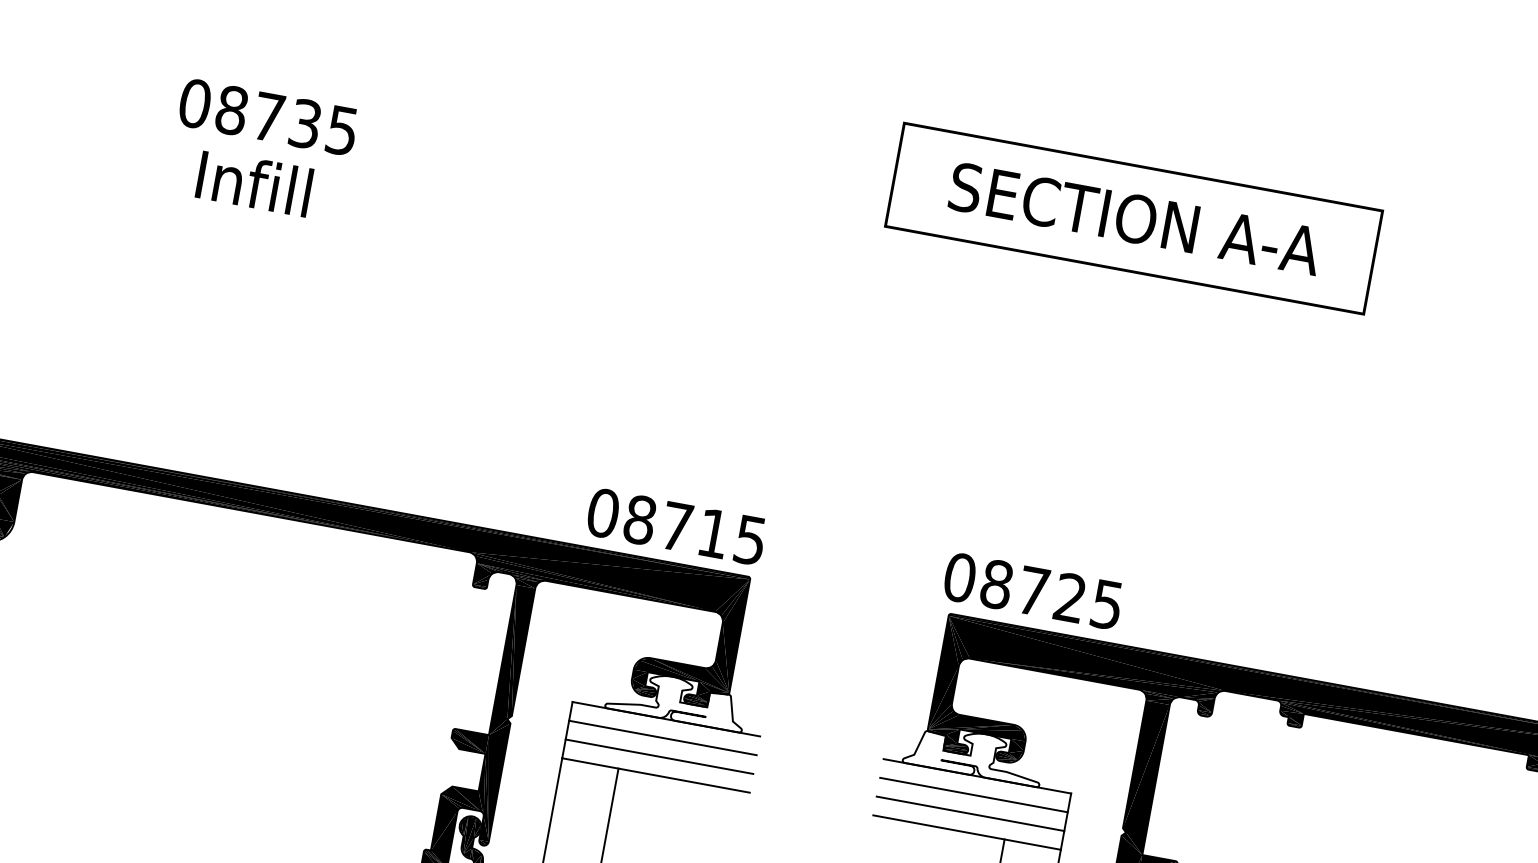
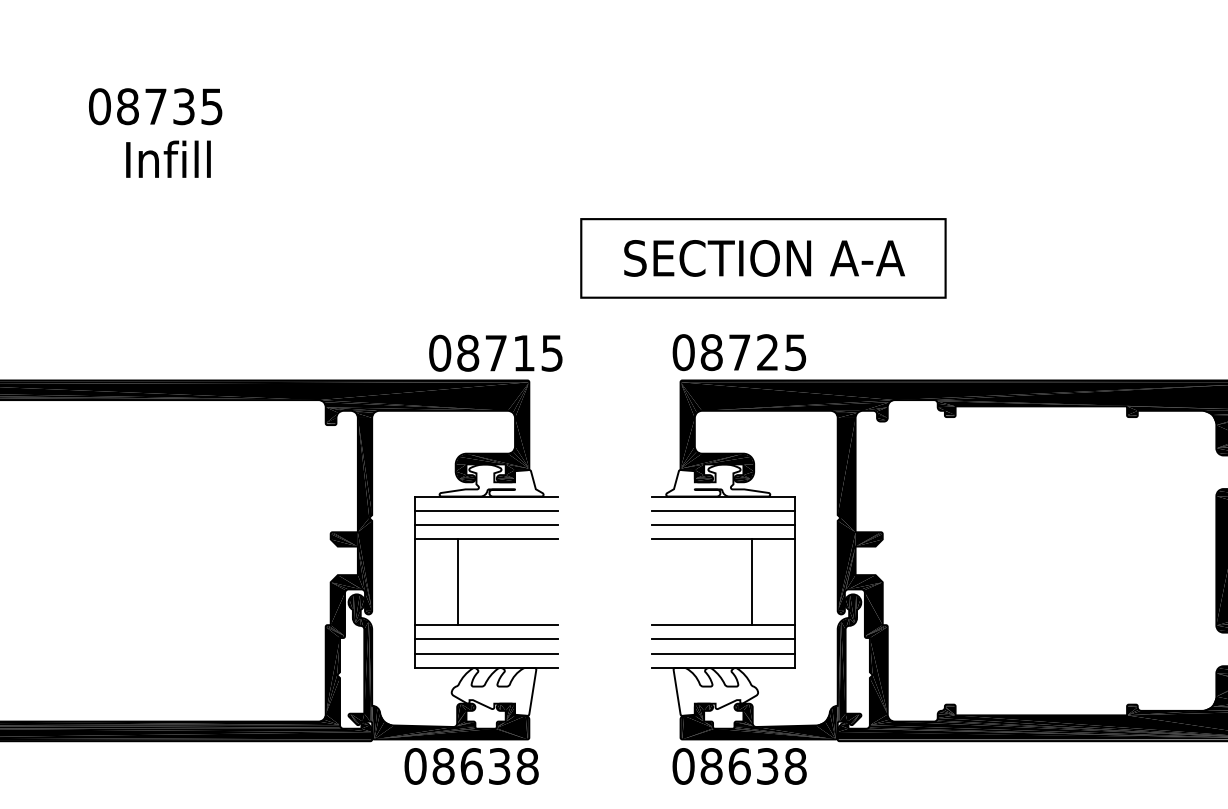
text: (268, 116) -> (155, 106), moved
text: (254, 182) -> (168, 158), moved
text: (1134, 218) -> (763, 258), moved
text: (676, 525) -> (495, 352), moved

